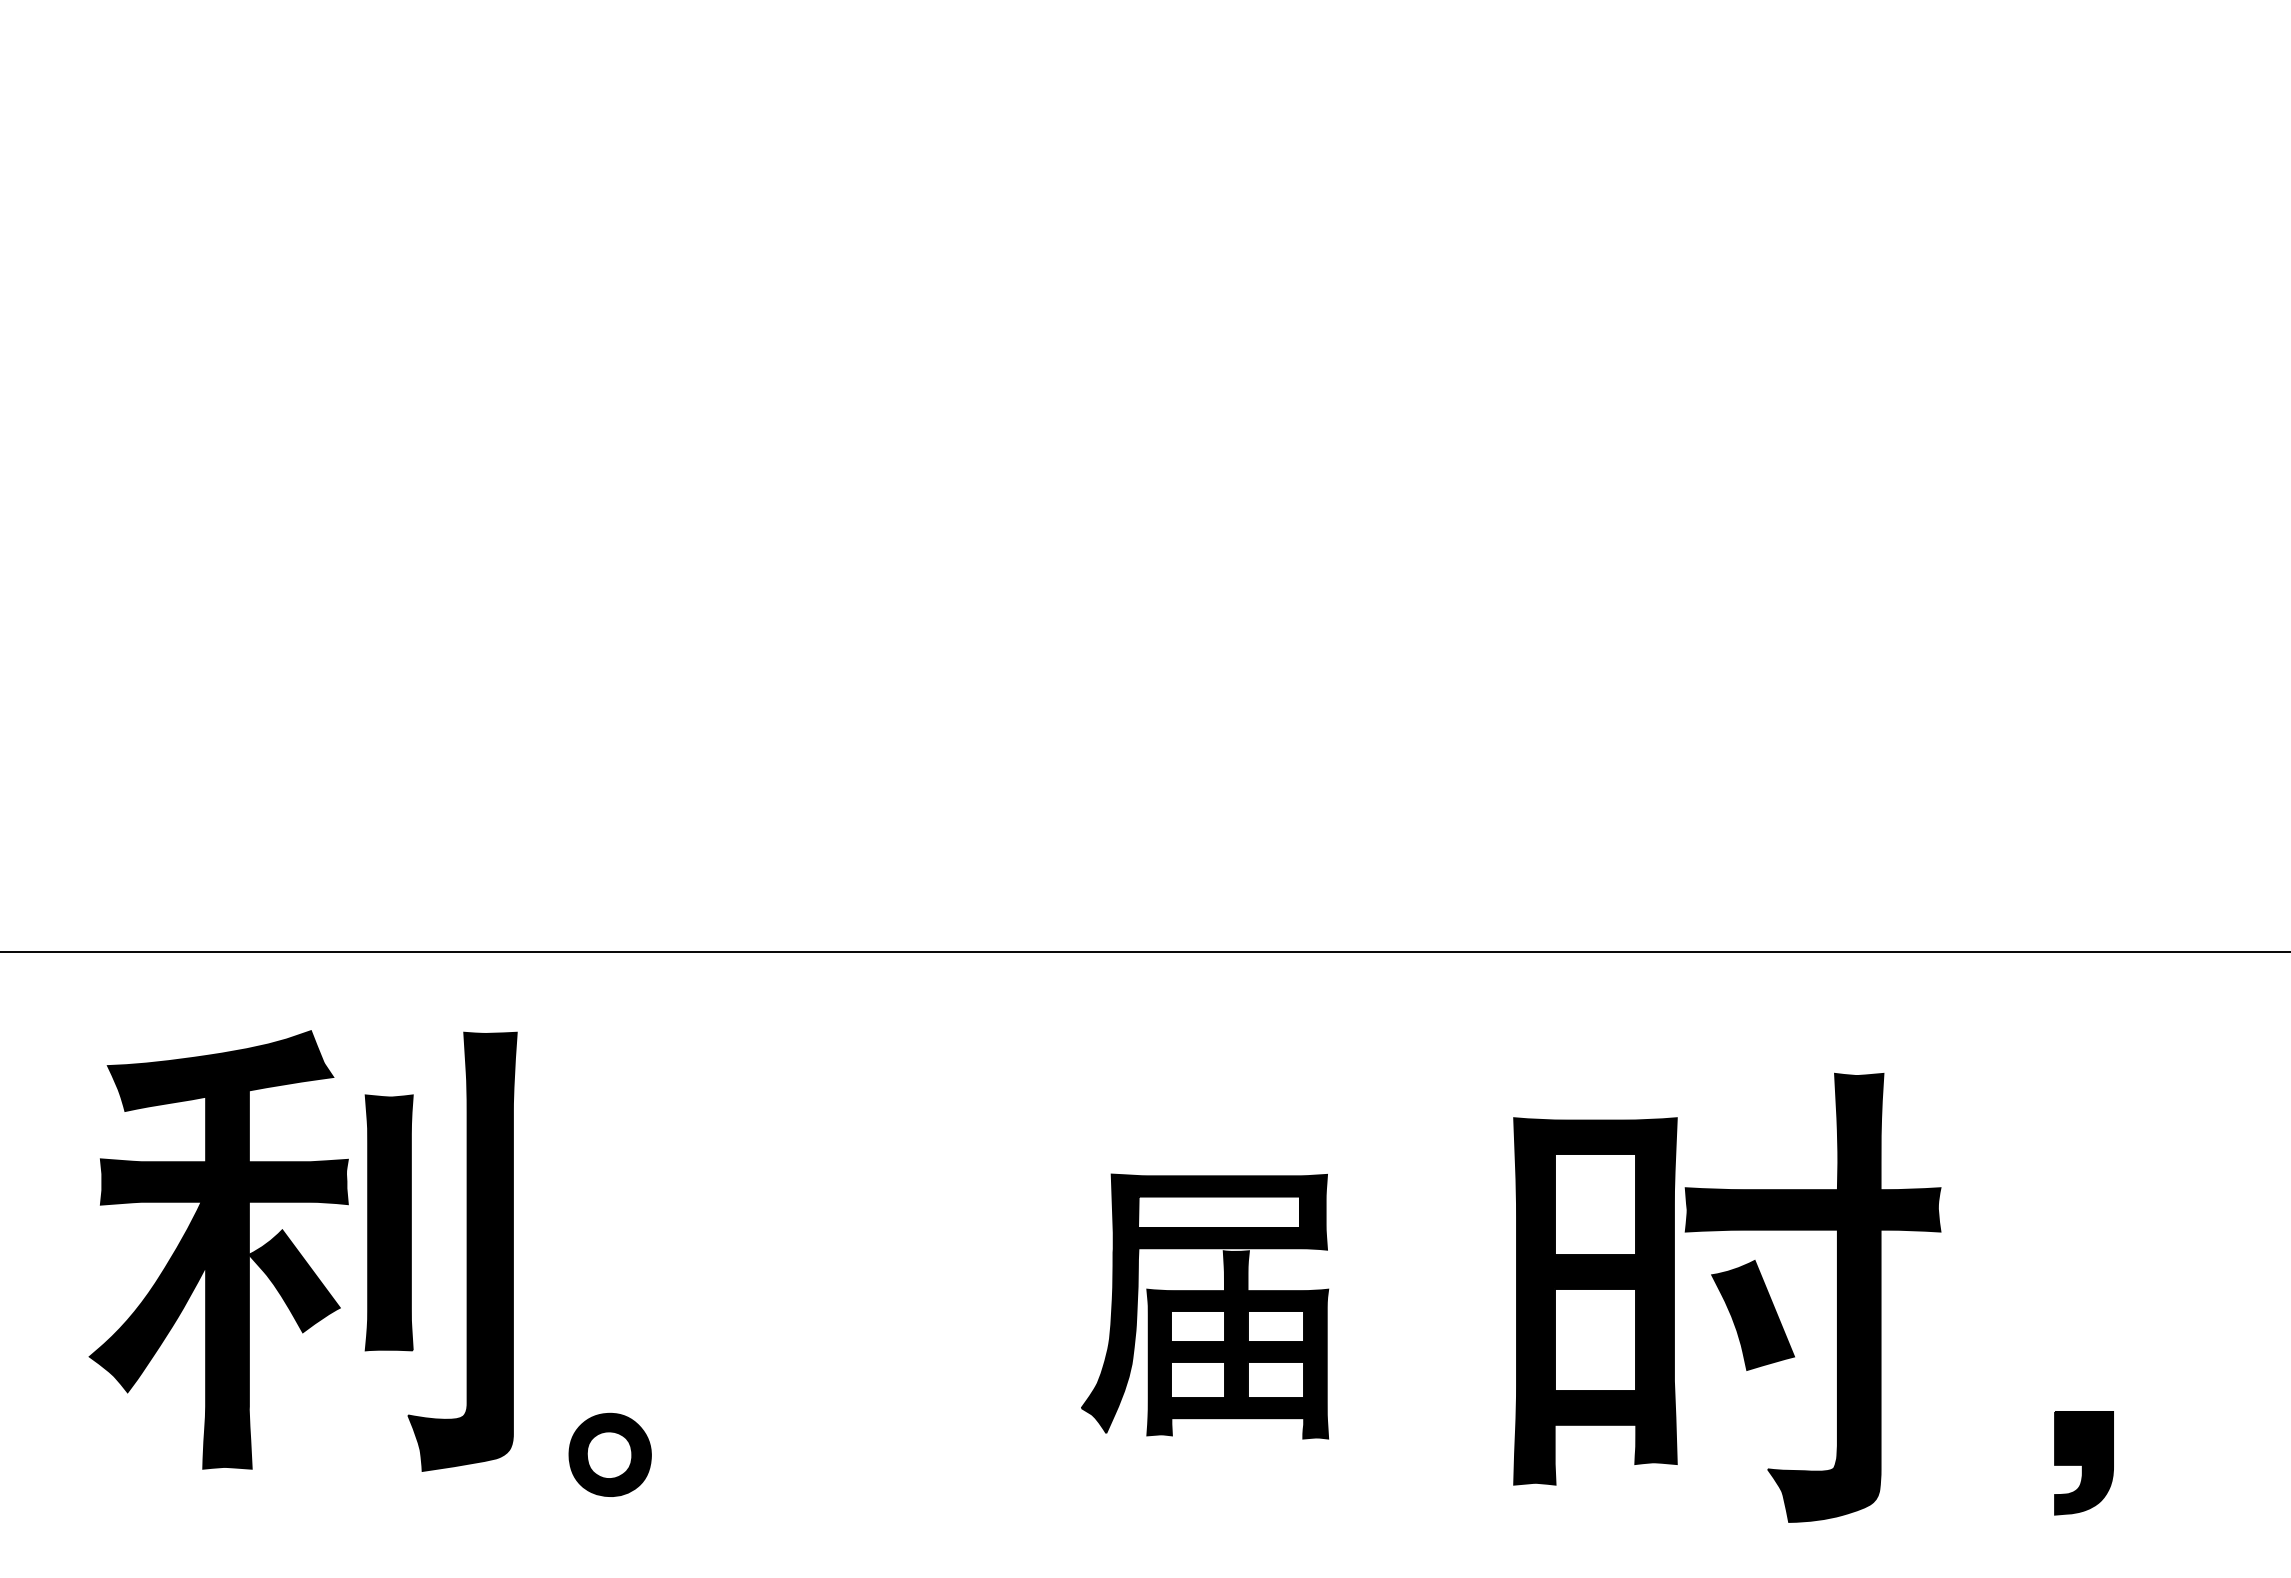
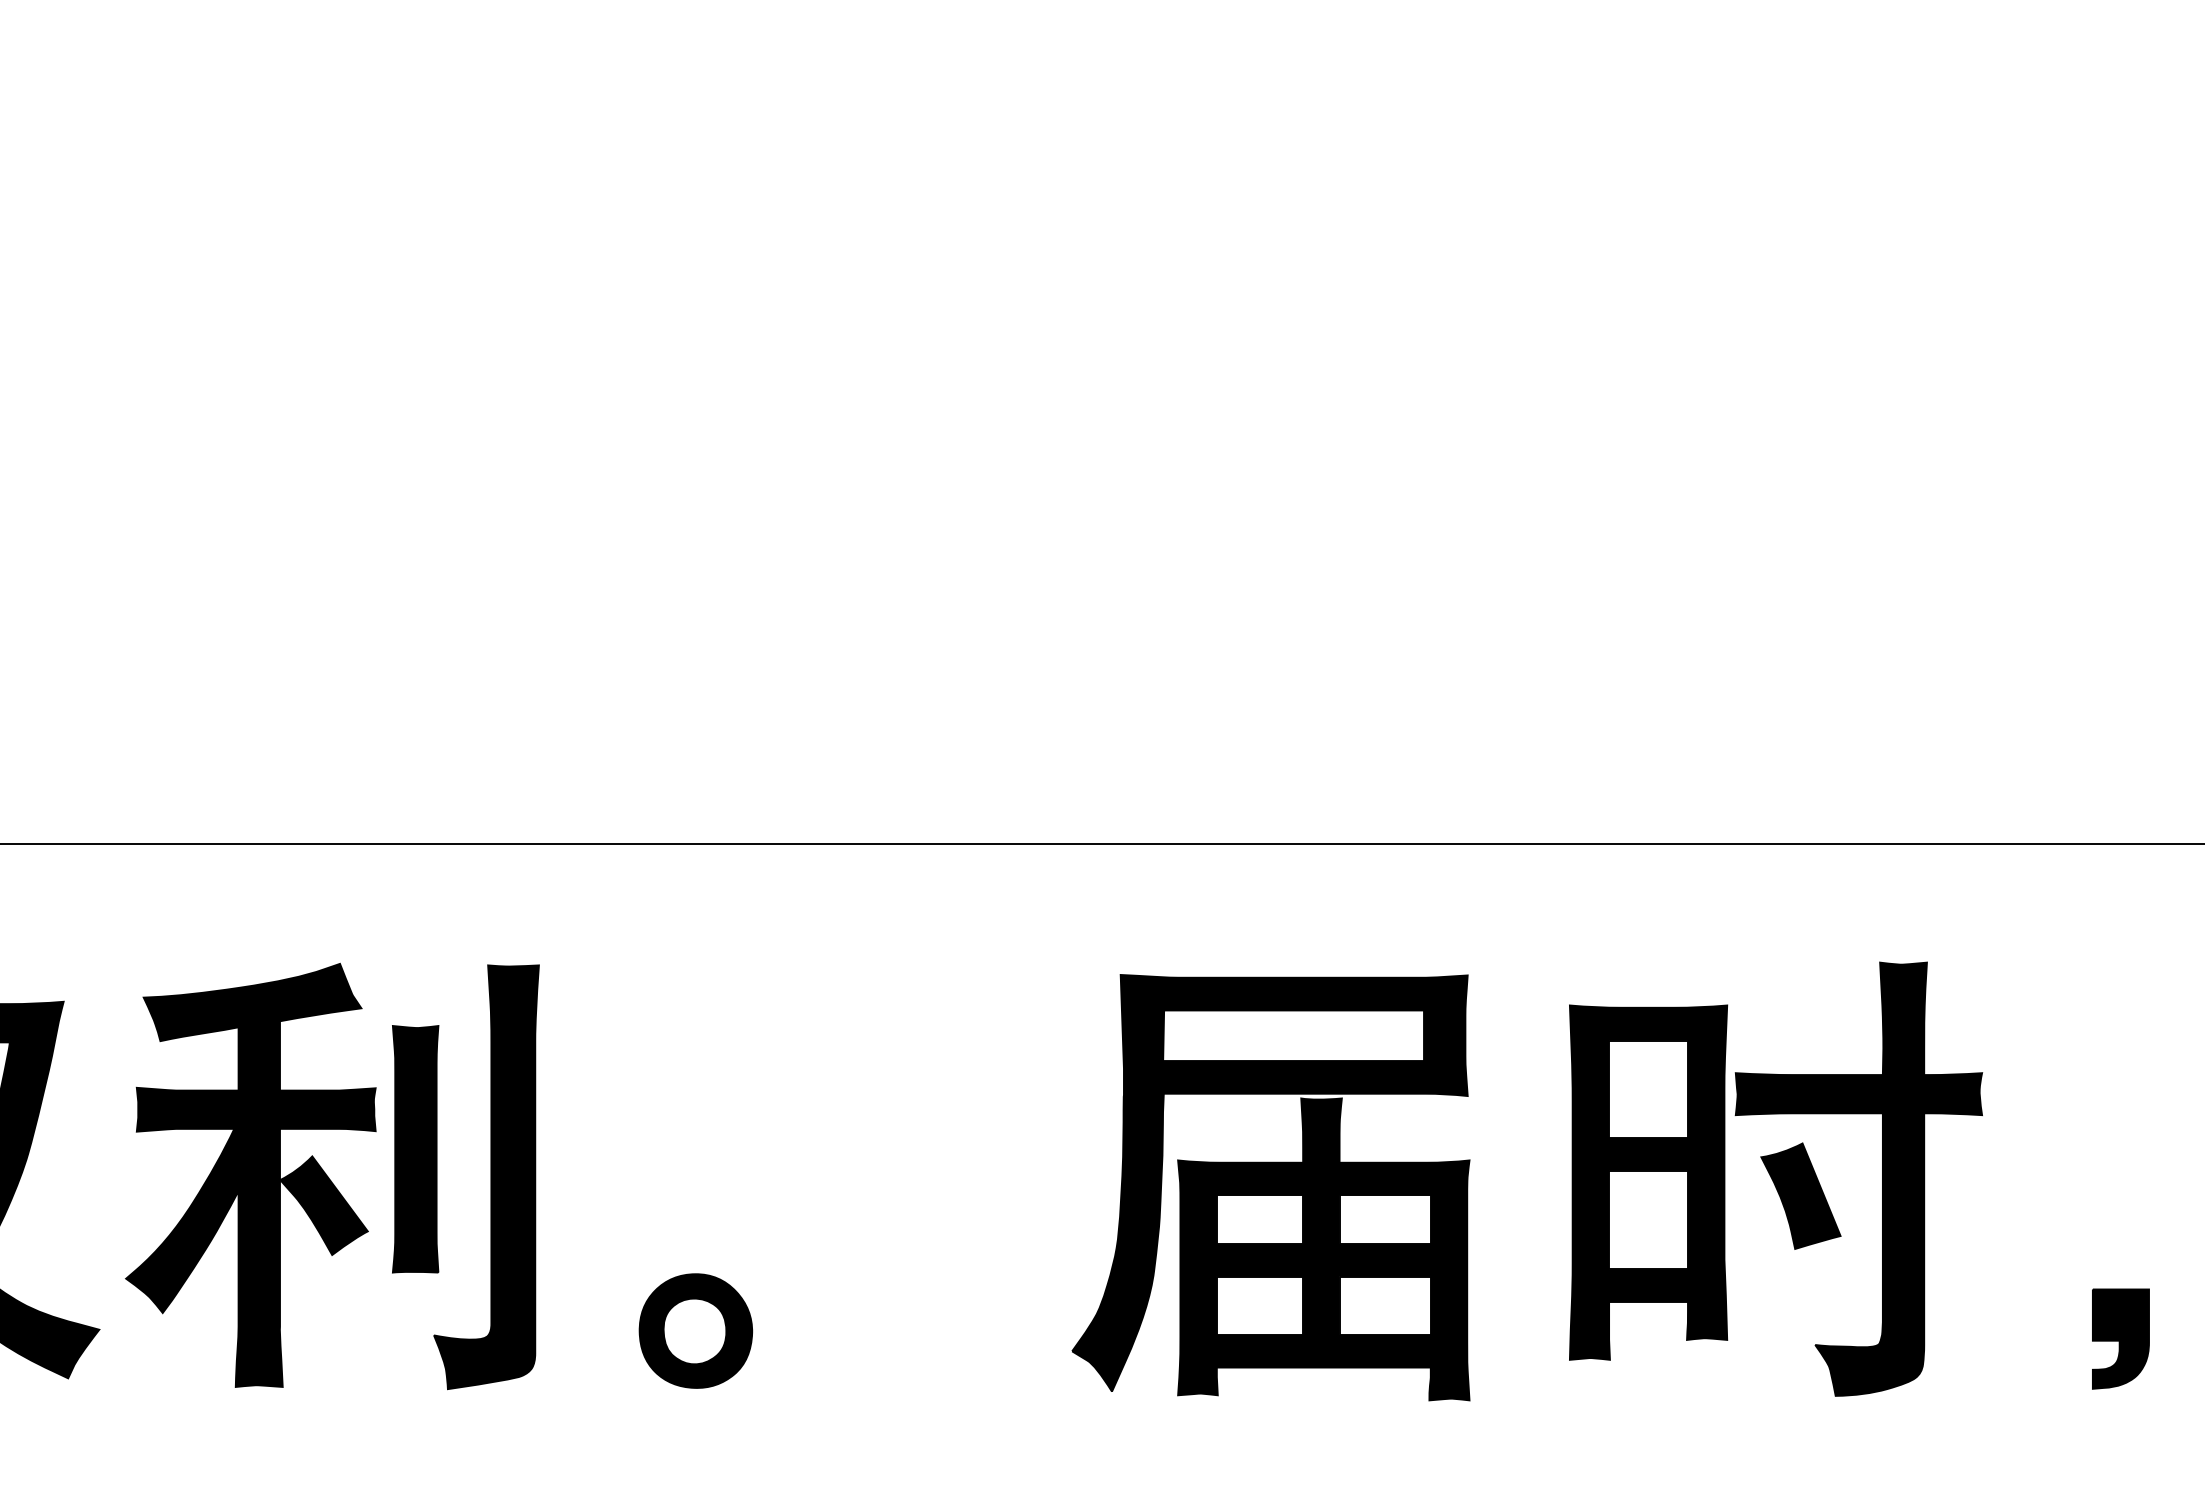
part: (302, 1250) -> (331, 1175), moved
part: (1204, 1306) -> (1270, 1187), size x1.67
part: (610, 1454) -> (696, 1330), size x1.43

